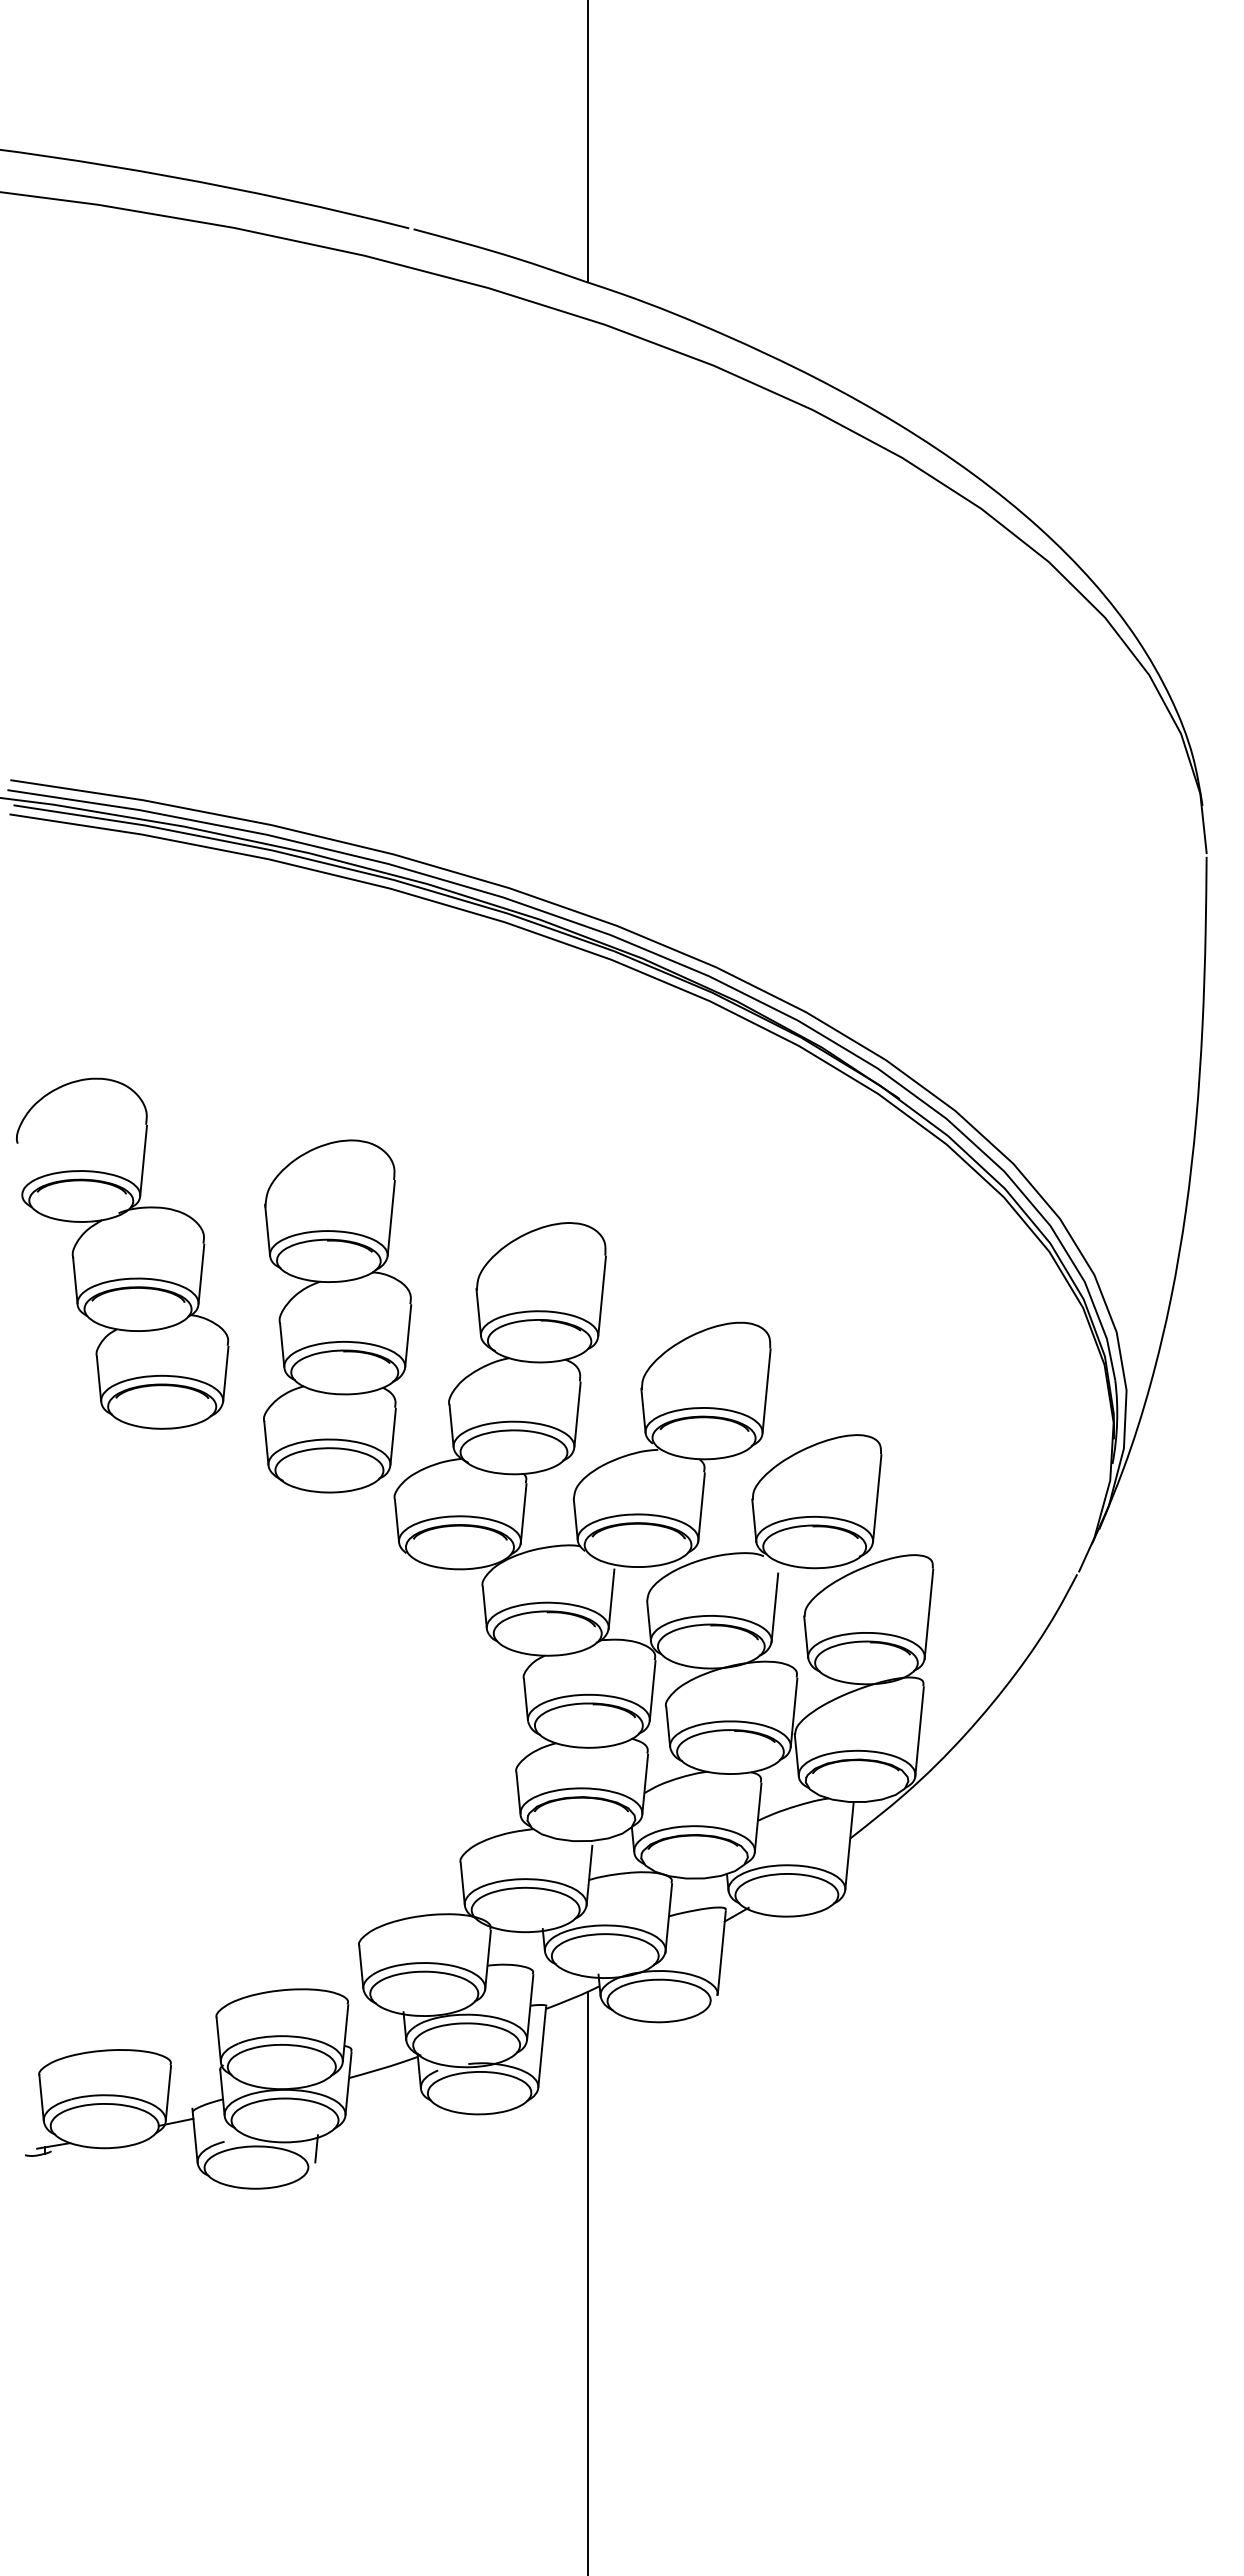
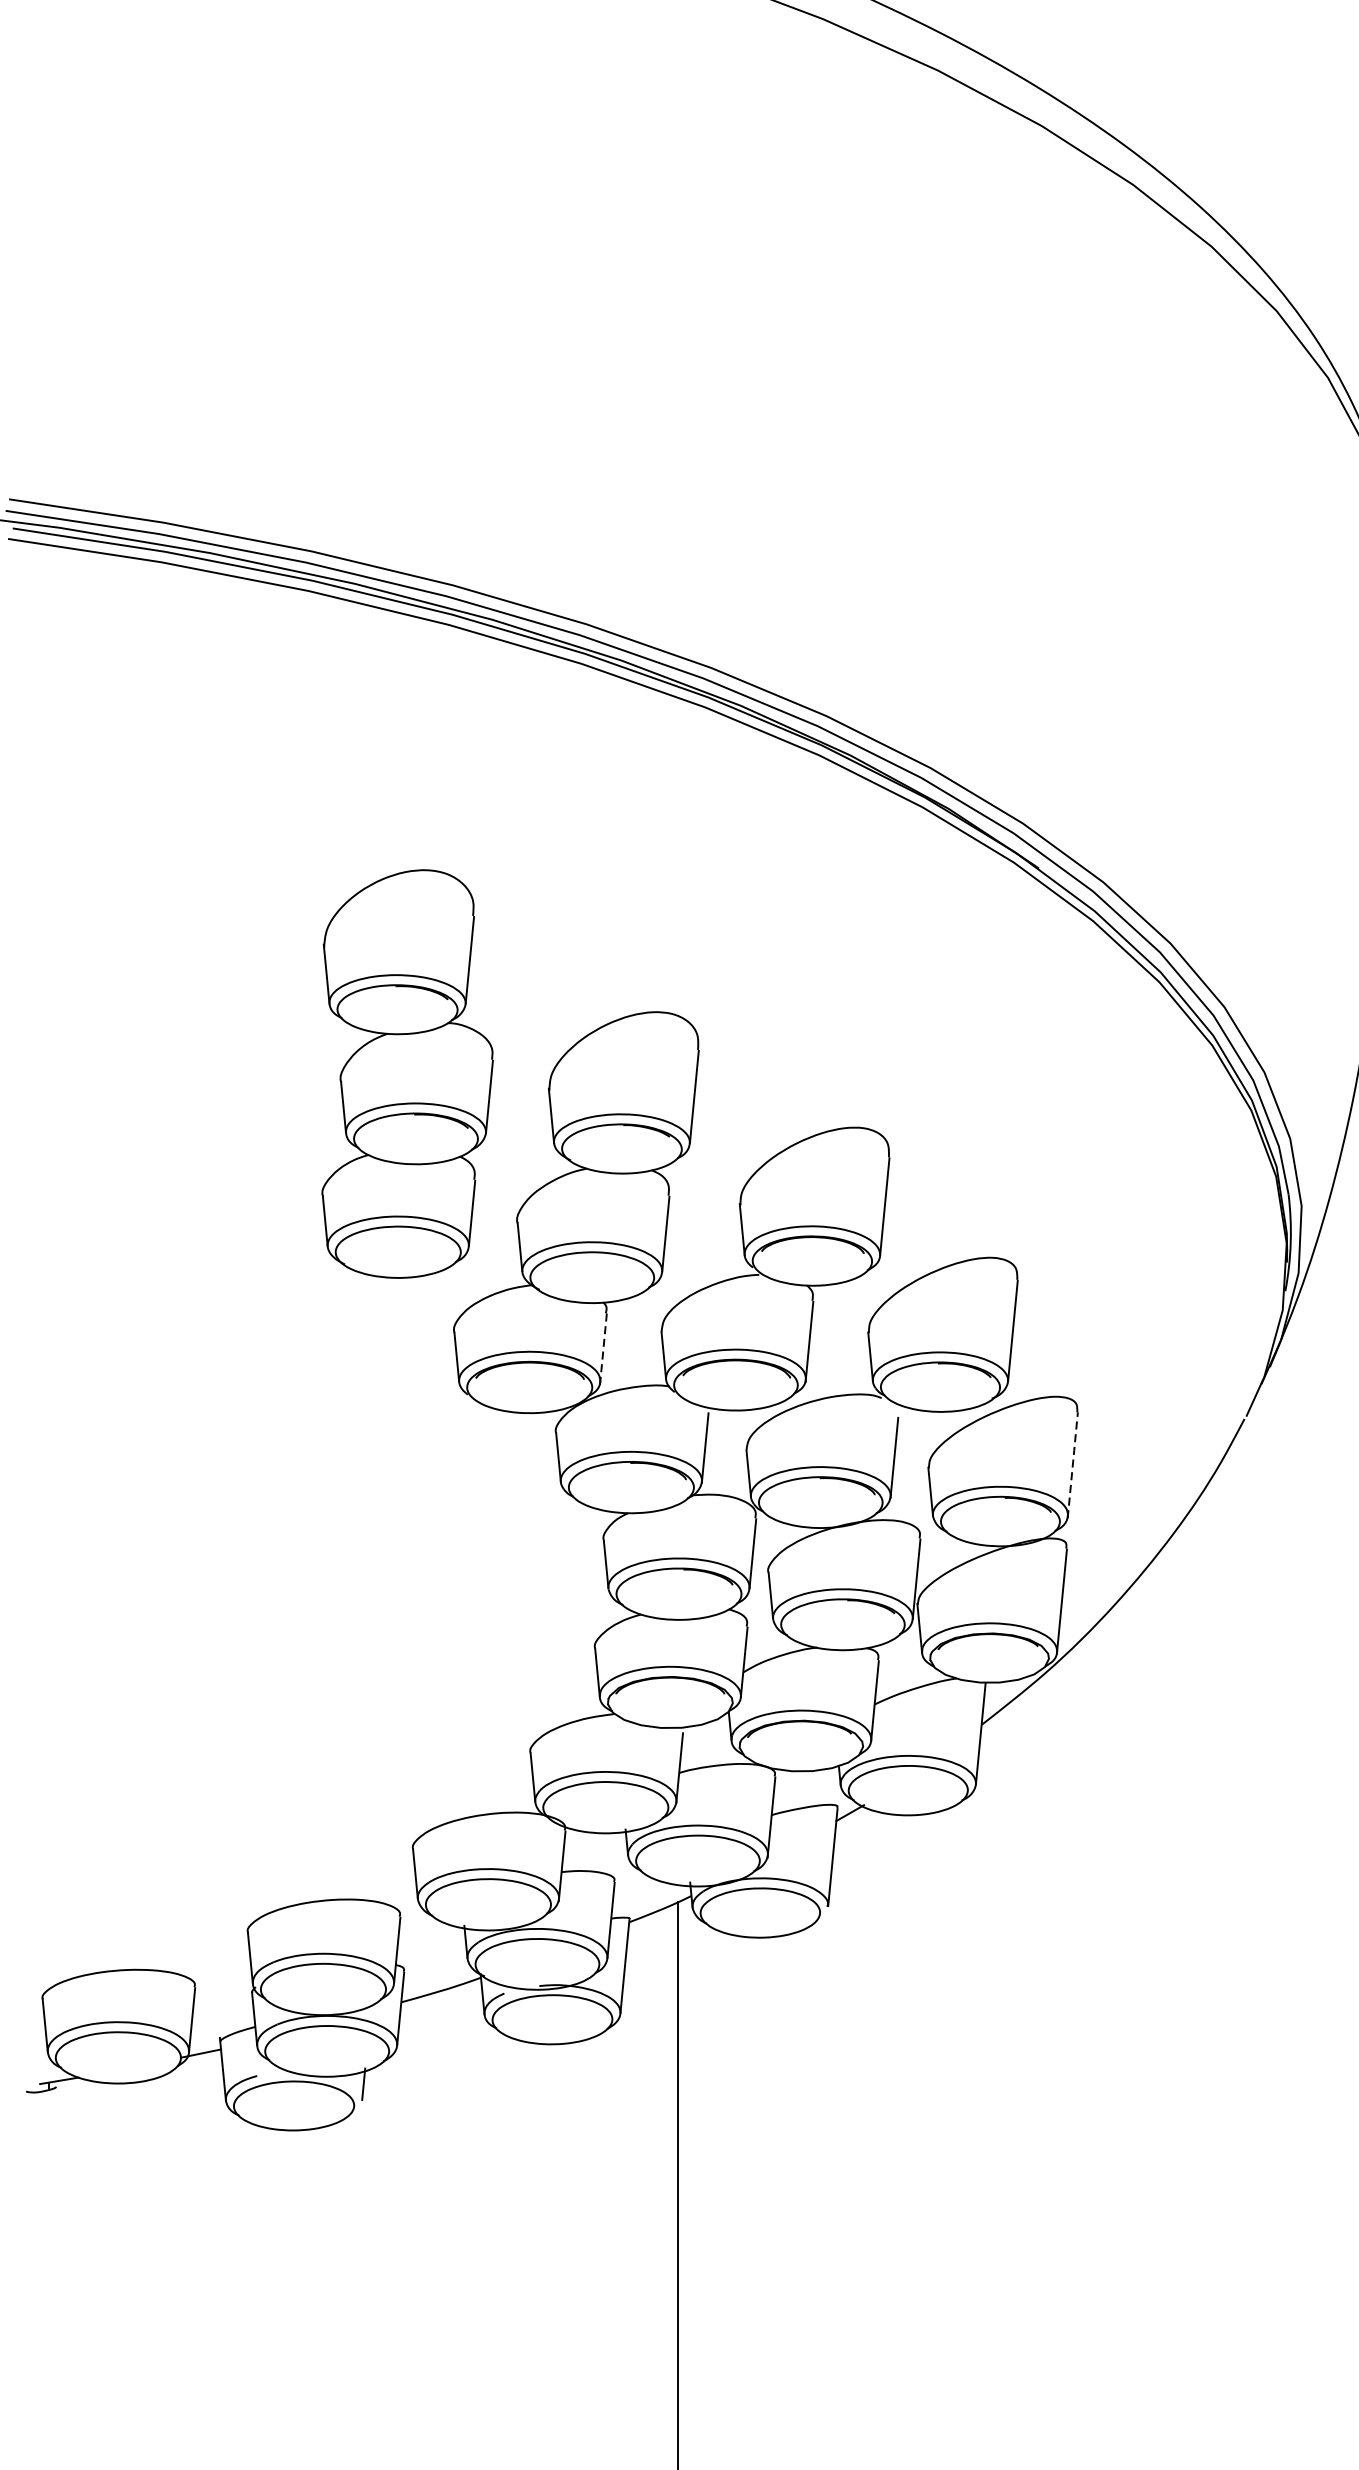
part: (122, 1253) -> (138, 1047), removed
part: (337, 1316) -> (407, 1074), moved
line: (523, 1513) -> (603, 1348), solid -> dashed
line: (928, 1614) -> (1072, 1465), solid -> dashed

